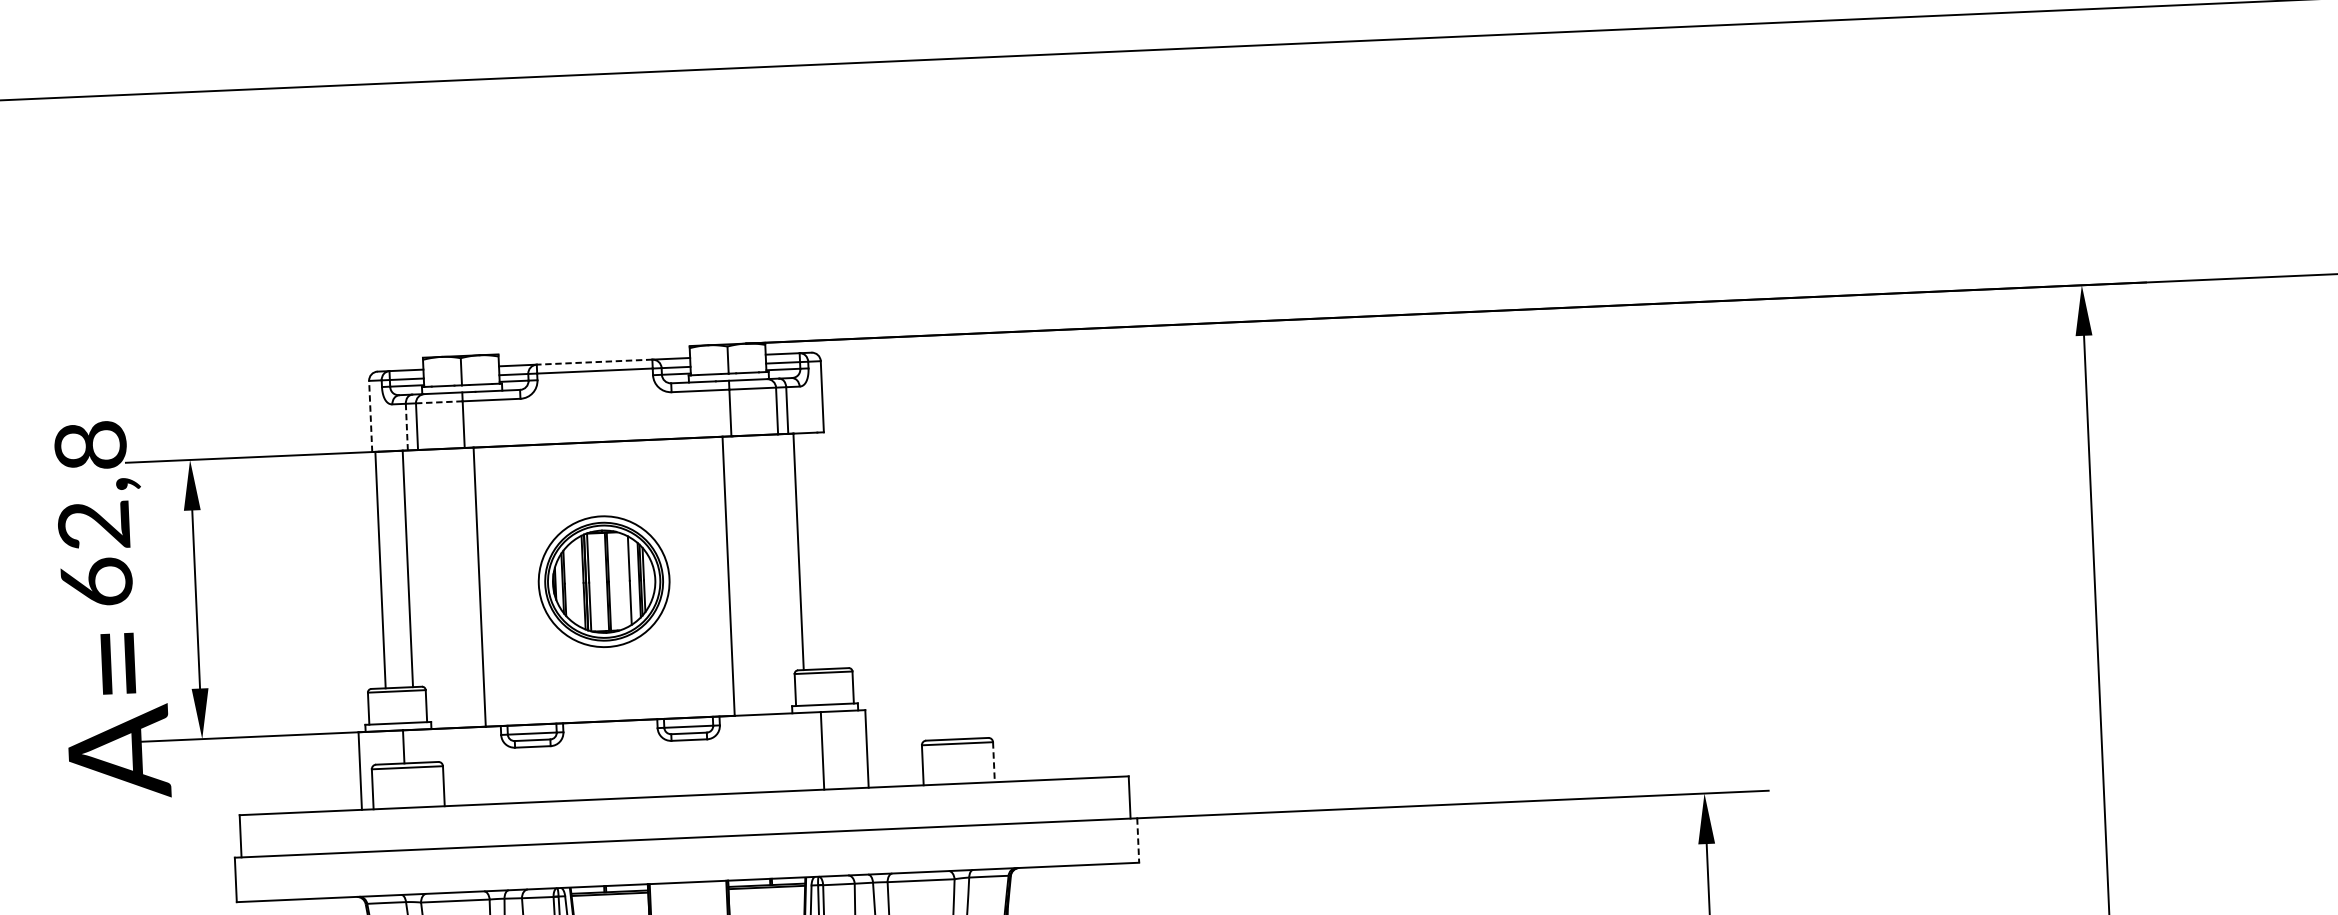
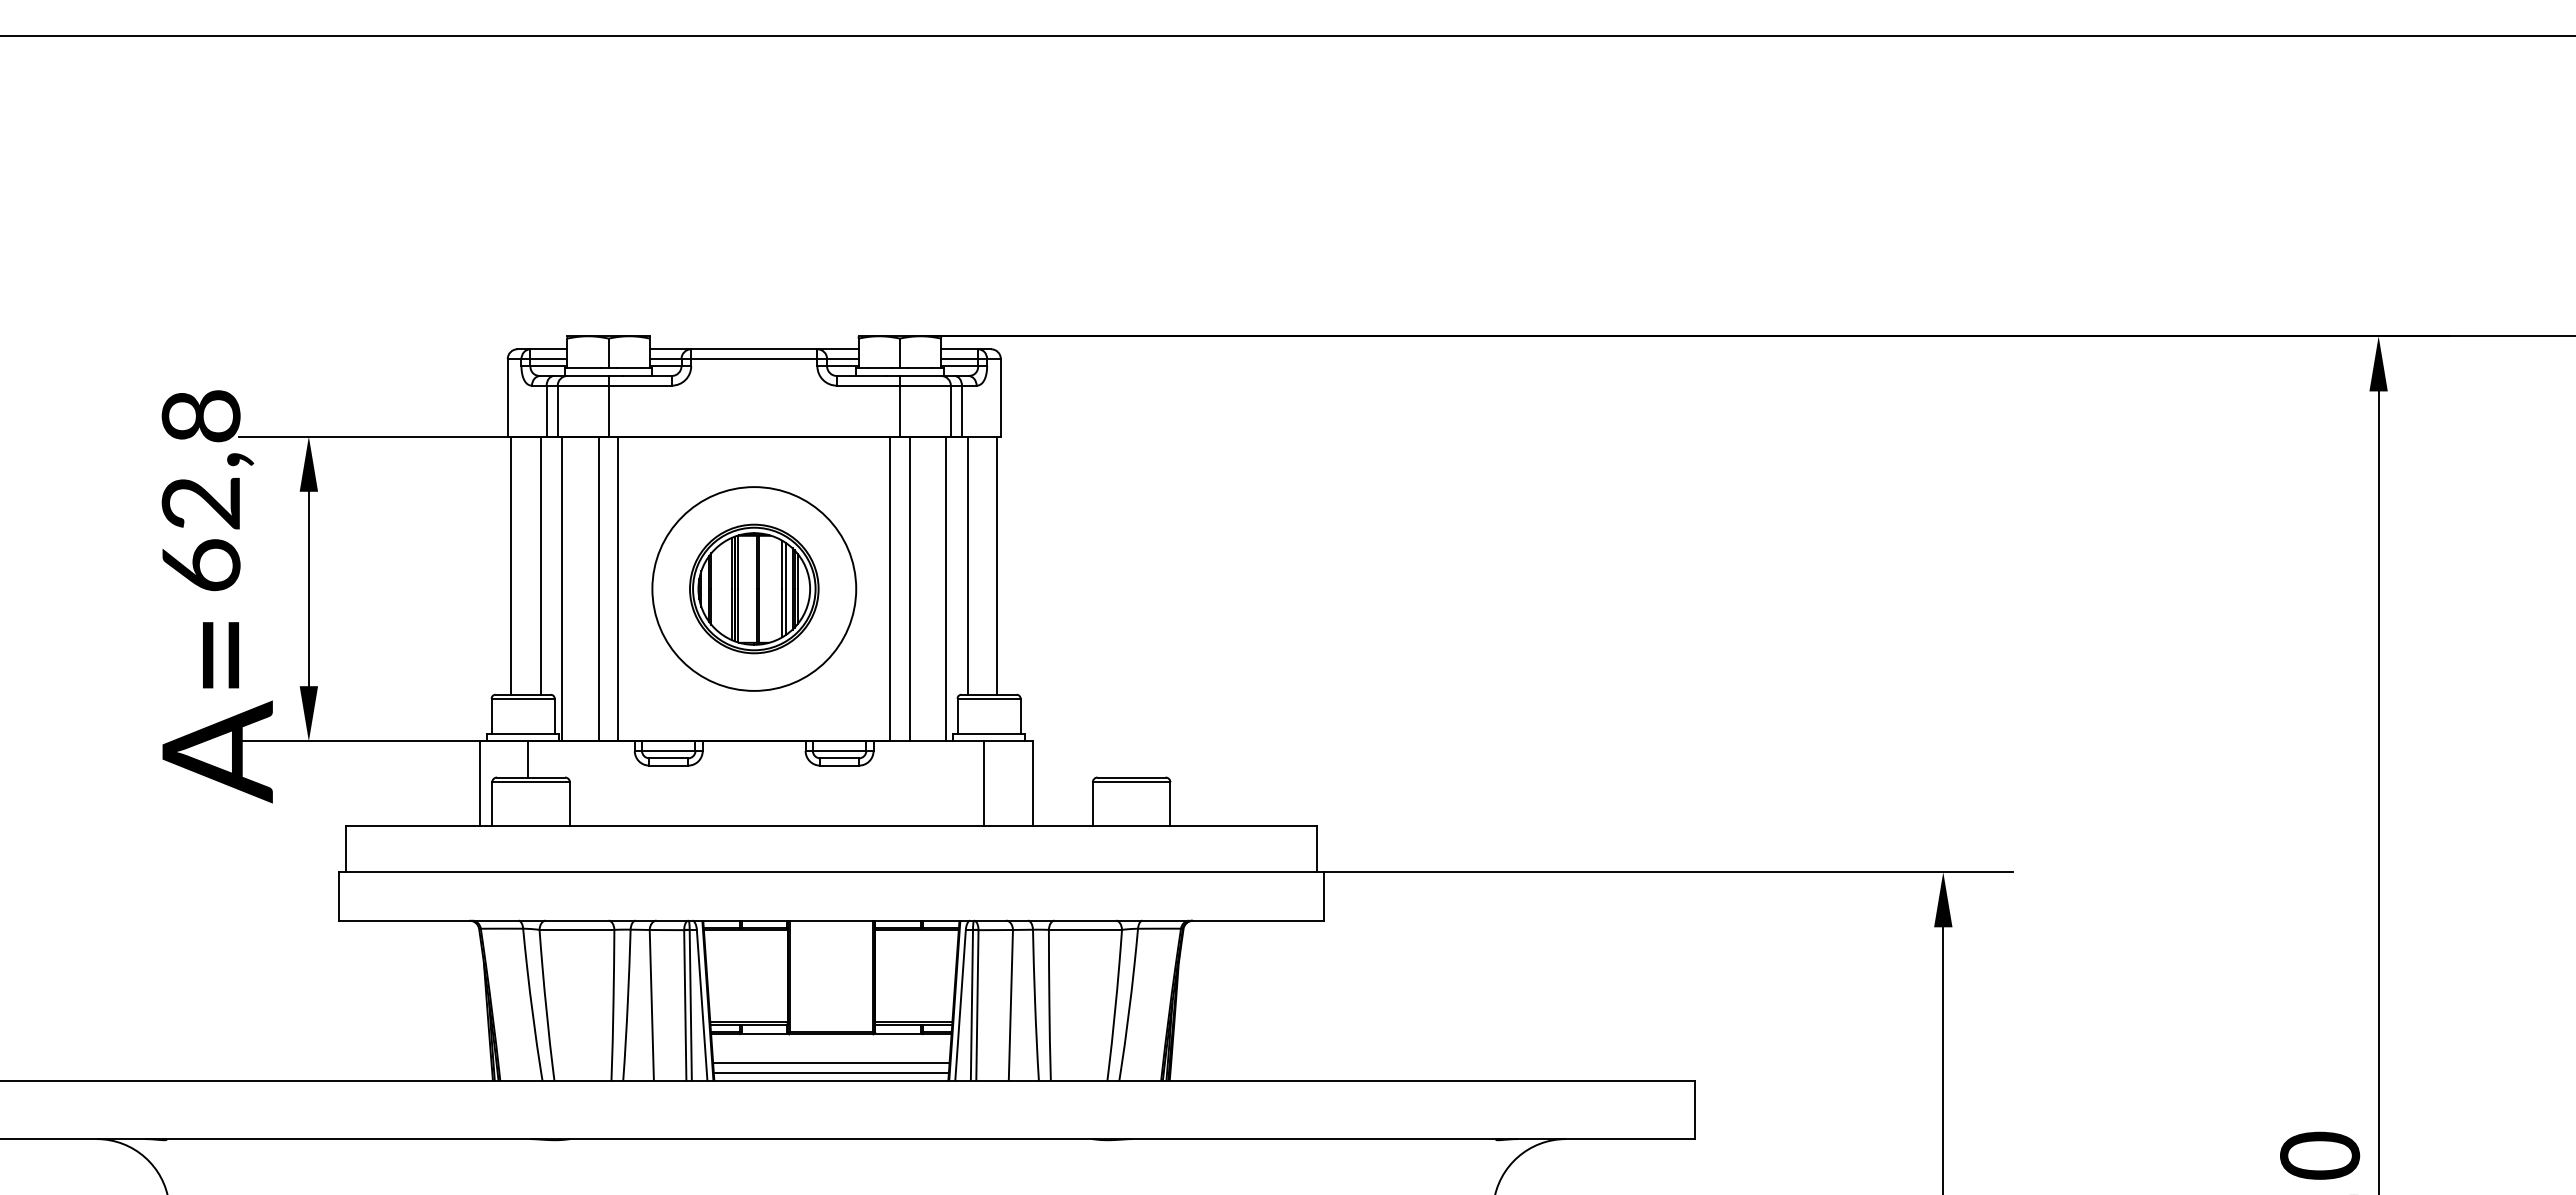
line: (593, 362) -> (753, 349), dashed -> solid
line: (438, 402) -> (582, 385), dashed -> solid
line: (370, 416) -> (507, 397), dashed -> solid
line: (406, 426) -> (546, 410), dashed -> solid
line: (825, 550) -> (997, 565), added
line: (780, 573) -> (946, 588), added
line: (746, 575) -> (909, 588), added
line: (632, 580) -> (785, 588), added
circle: (604, 581) -> (754, 588), size x1.43
line: (462, 587) -> (599, 588), added
line: (428, 588) -> (562, 588), added
line: (993, 762) -> (1170, 804), dashed -> solid
line: (1137, 840) -> (1323, 896), dashed -> solid

